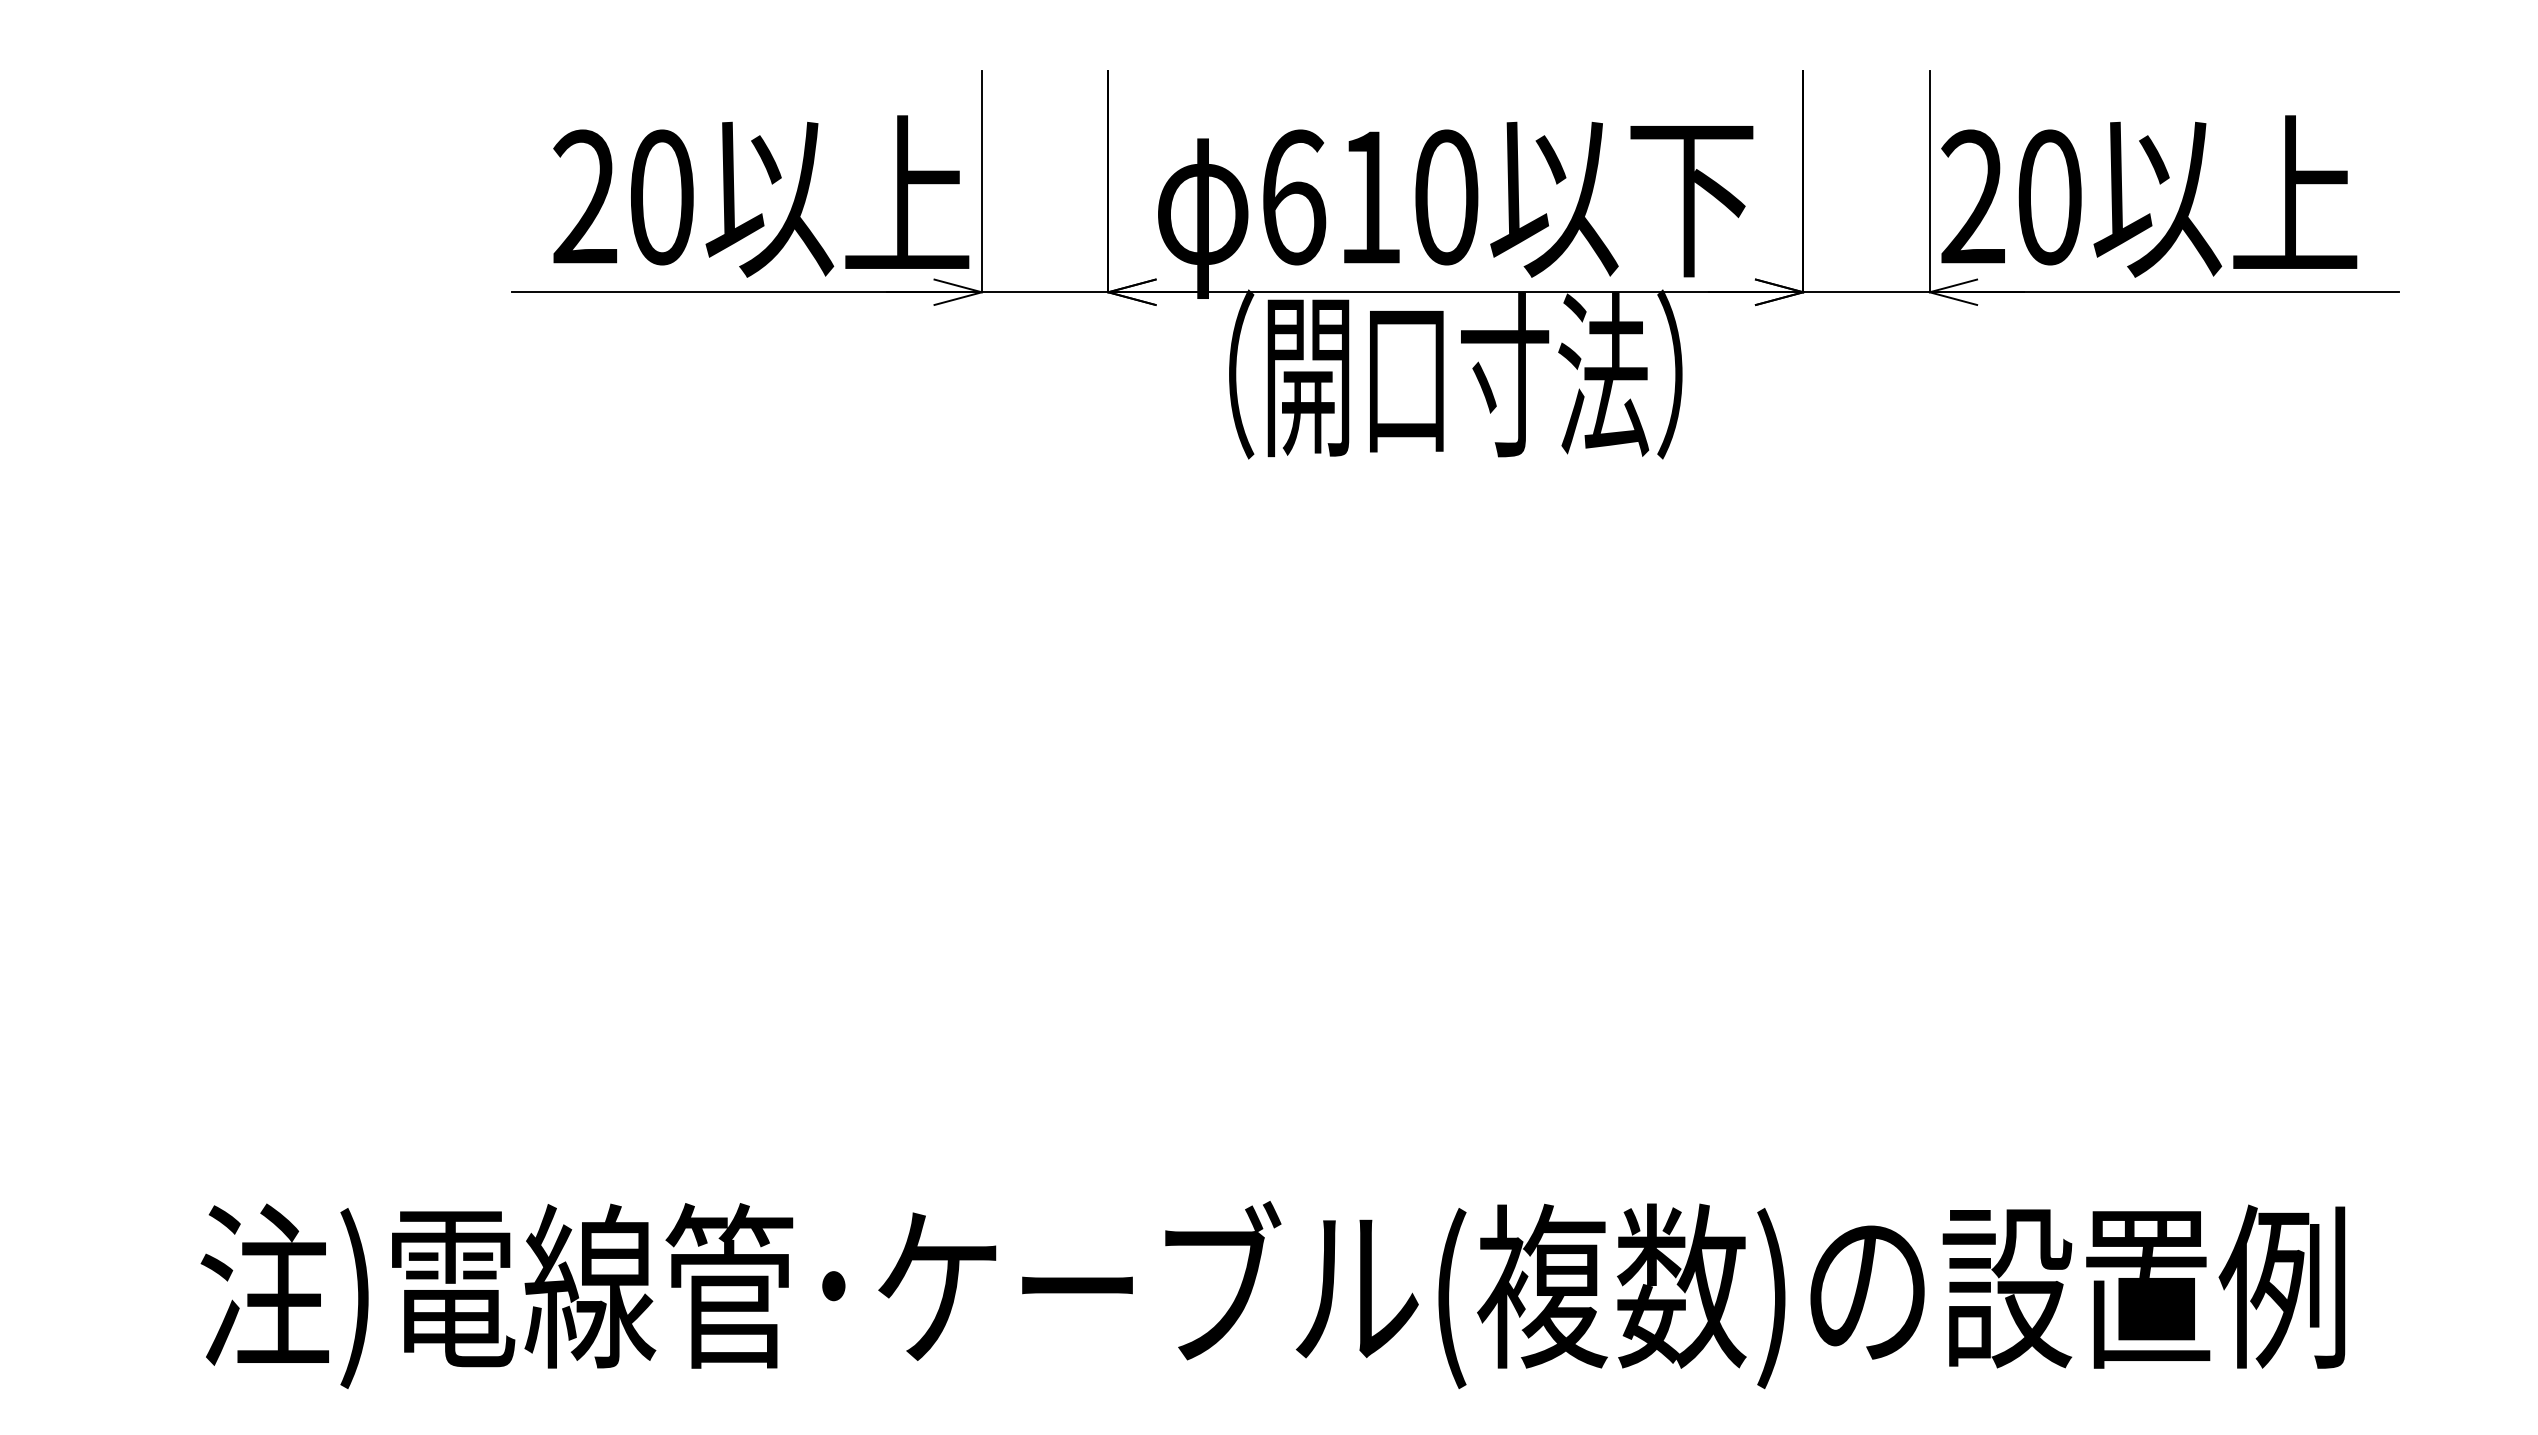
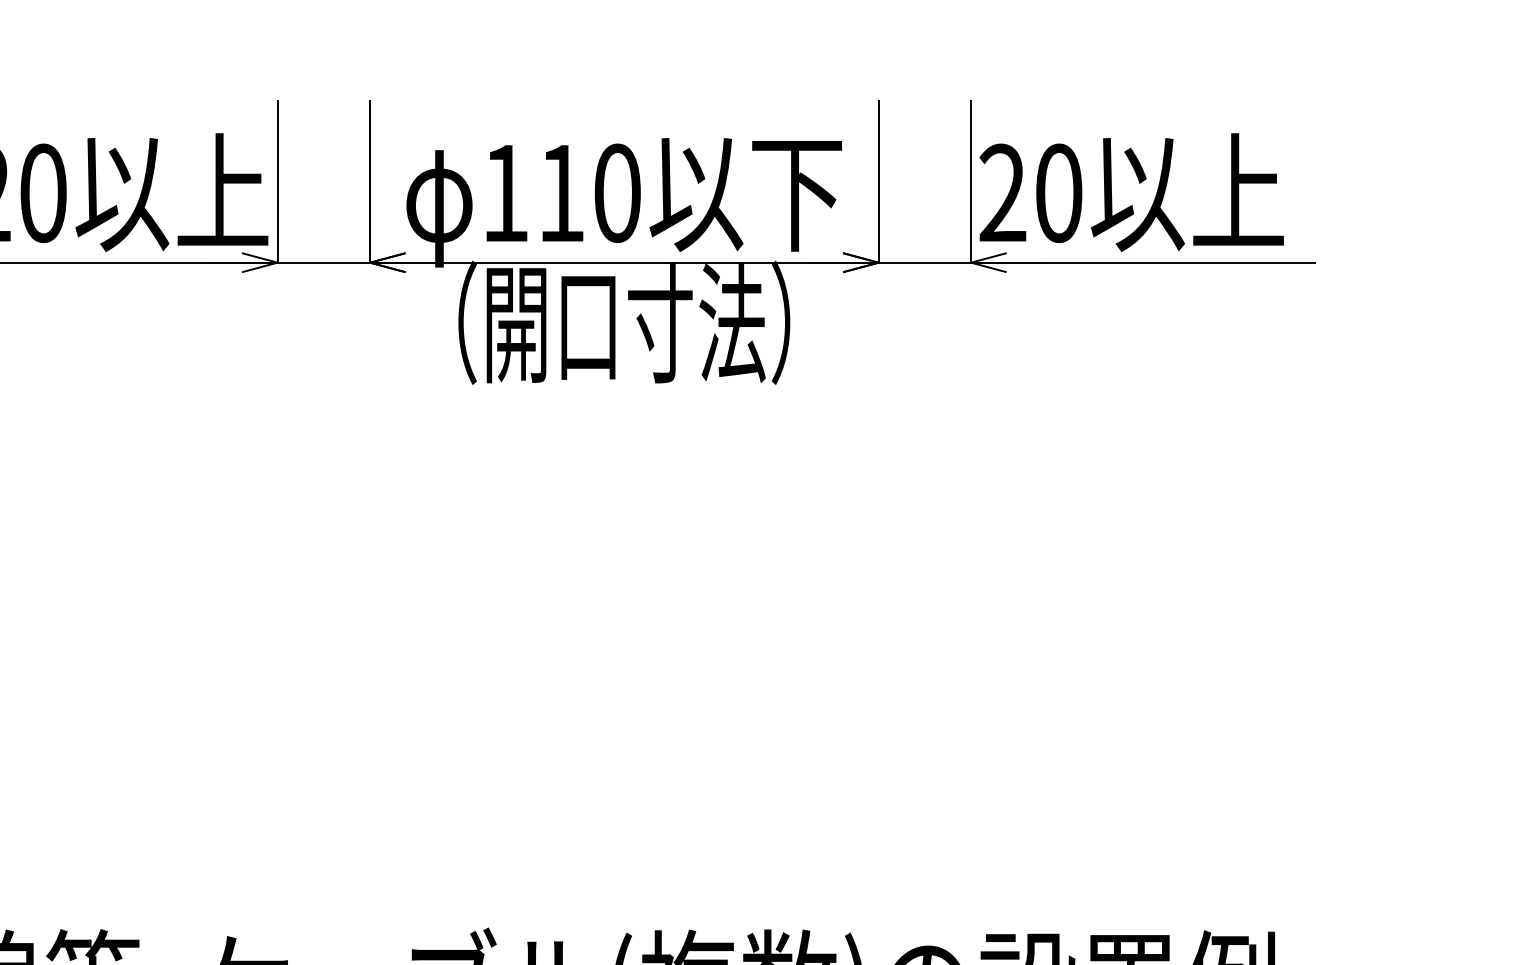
text: (1294, 197) -> (506, 193), 610 -> 110

